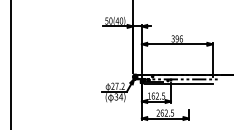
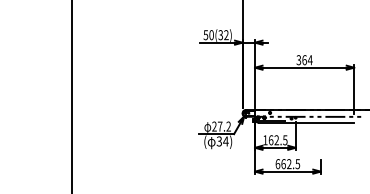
text: (119, 21) -> (223, 35), 50(40) -> 50(32)
text: (179, 39) -> (307, 60), 396 -> 364
text: (157, 113) -> (277, 164), 262.5 -> 662.5

